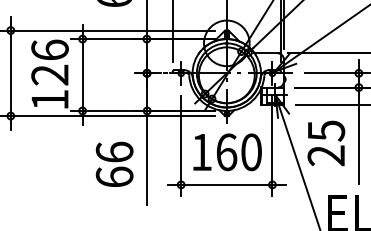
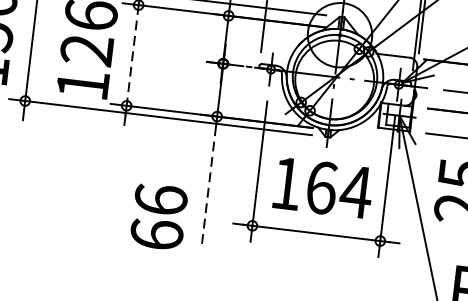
line: (82, 75) -> (132, 56), solid -> dashed
text: (251, 152) -> (356, 192), 160 -> 164
line: (147, 161) -> (209, 187), solid -> dashed
text: (114, 163) -> (158, 215), moved

